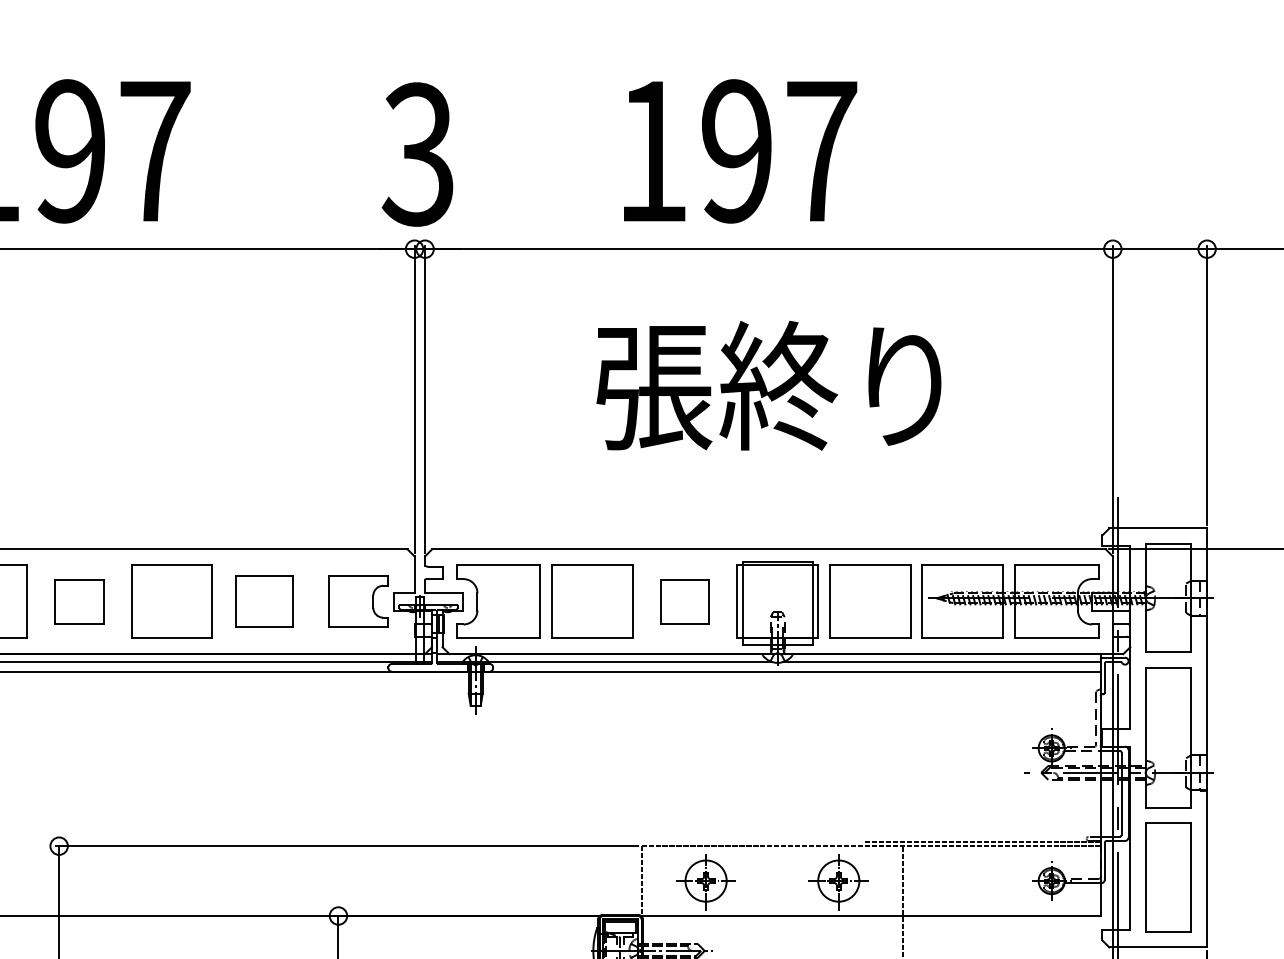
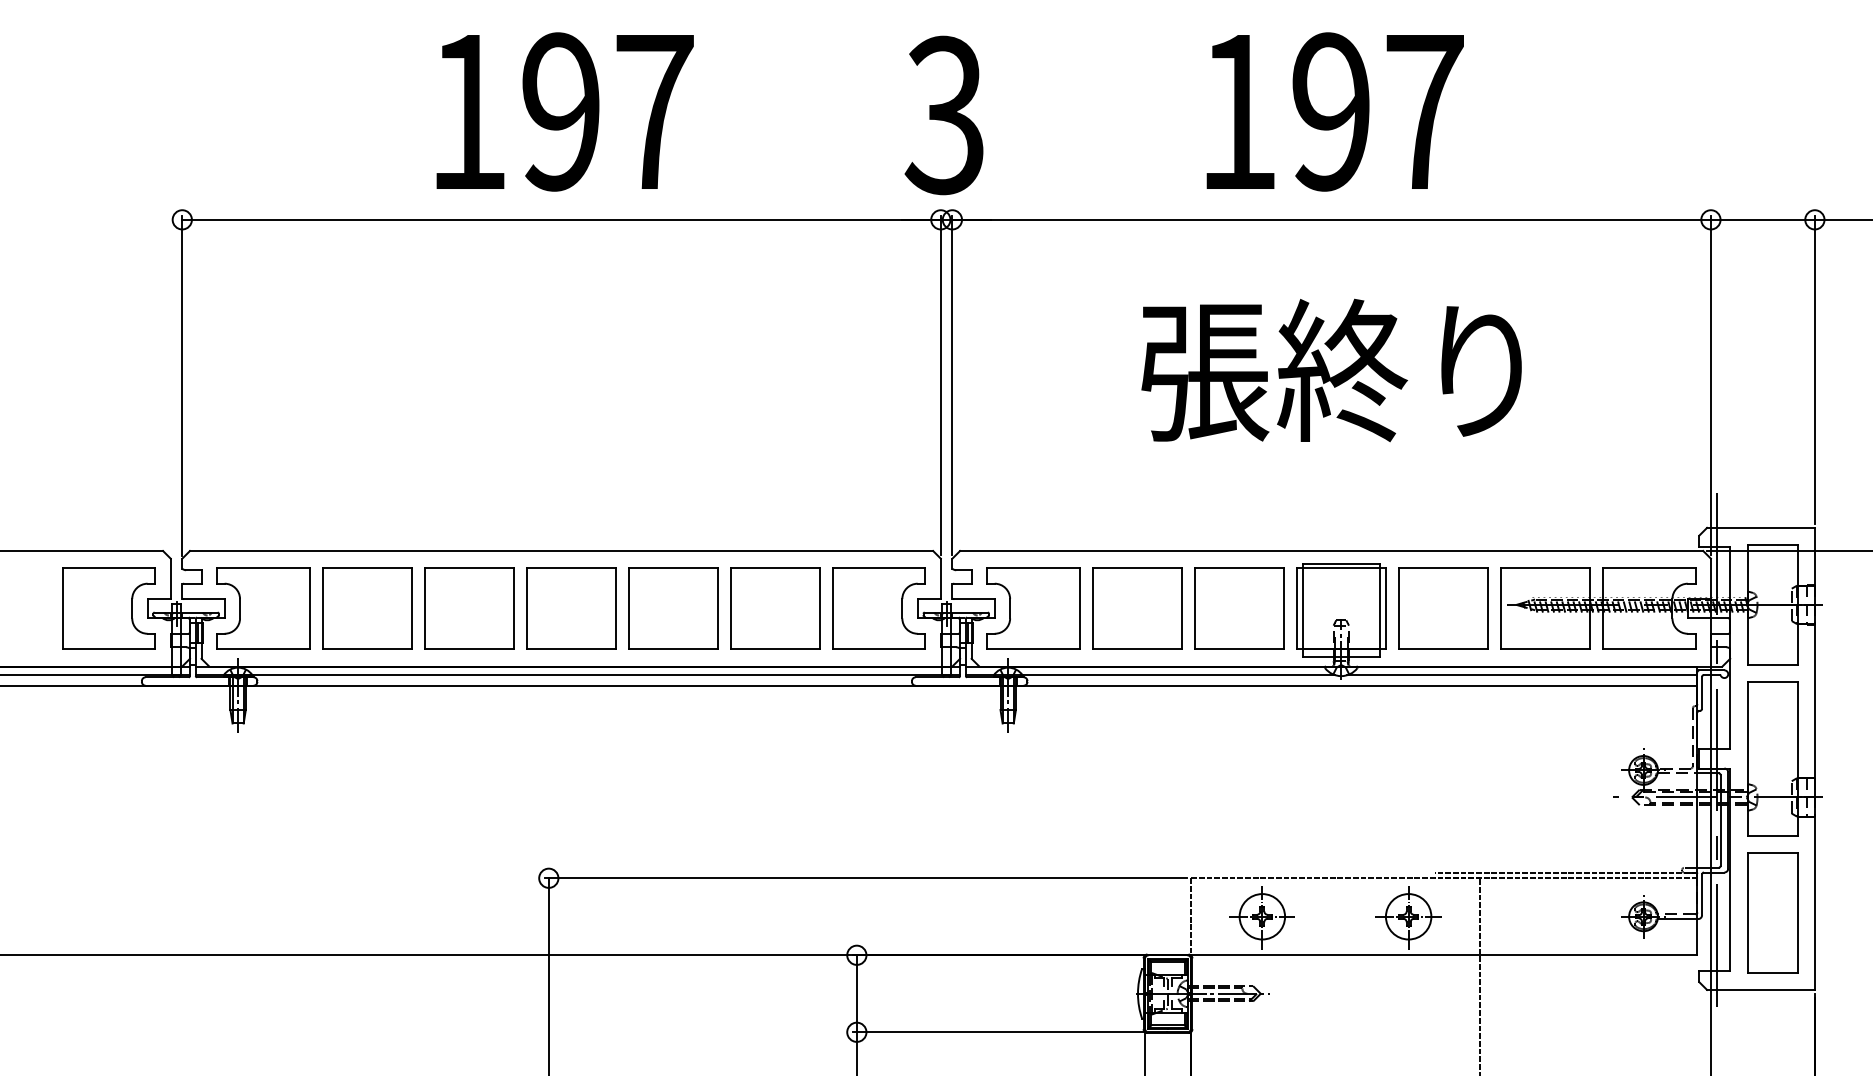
text: (739, 150) -> (1334, 111), moved
part: (79, 601) -> (571, 608), size x1.67
part: (264, 601) -> (775, 608), size x1.43
part: (358, 601) -> (878, 608), size x1.43
part: (685, 601) -> (1239, 608), size x1.67

